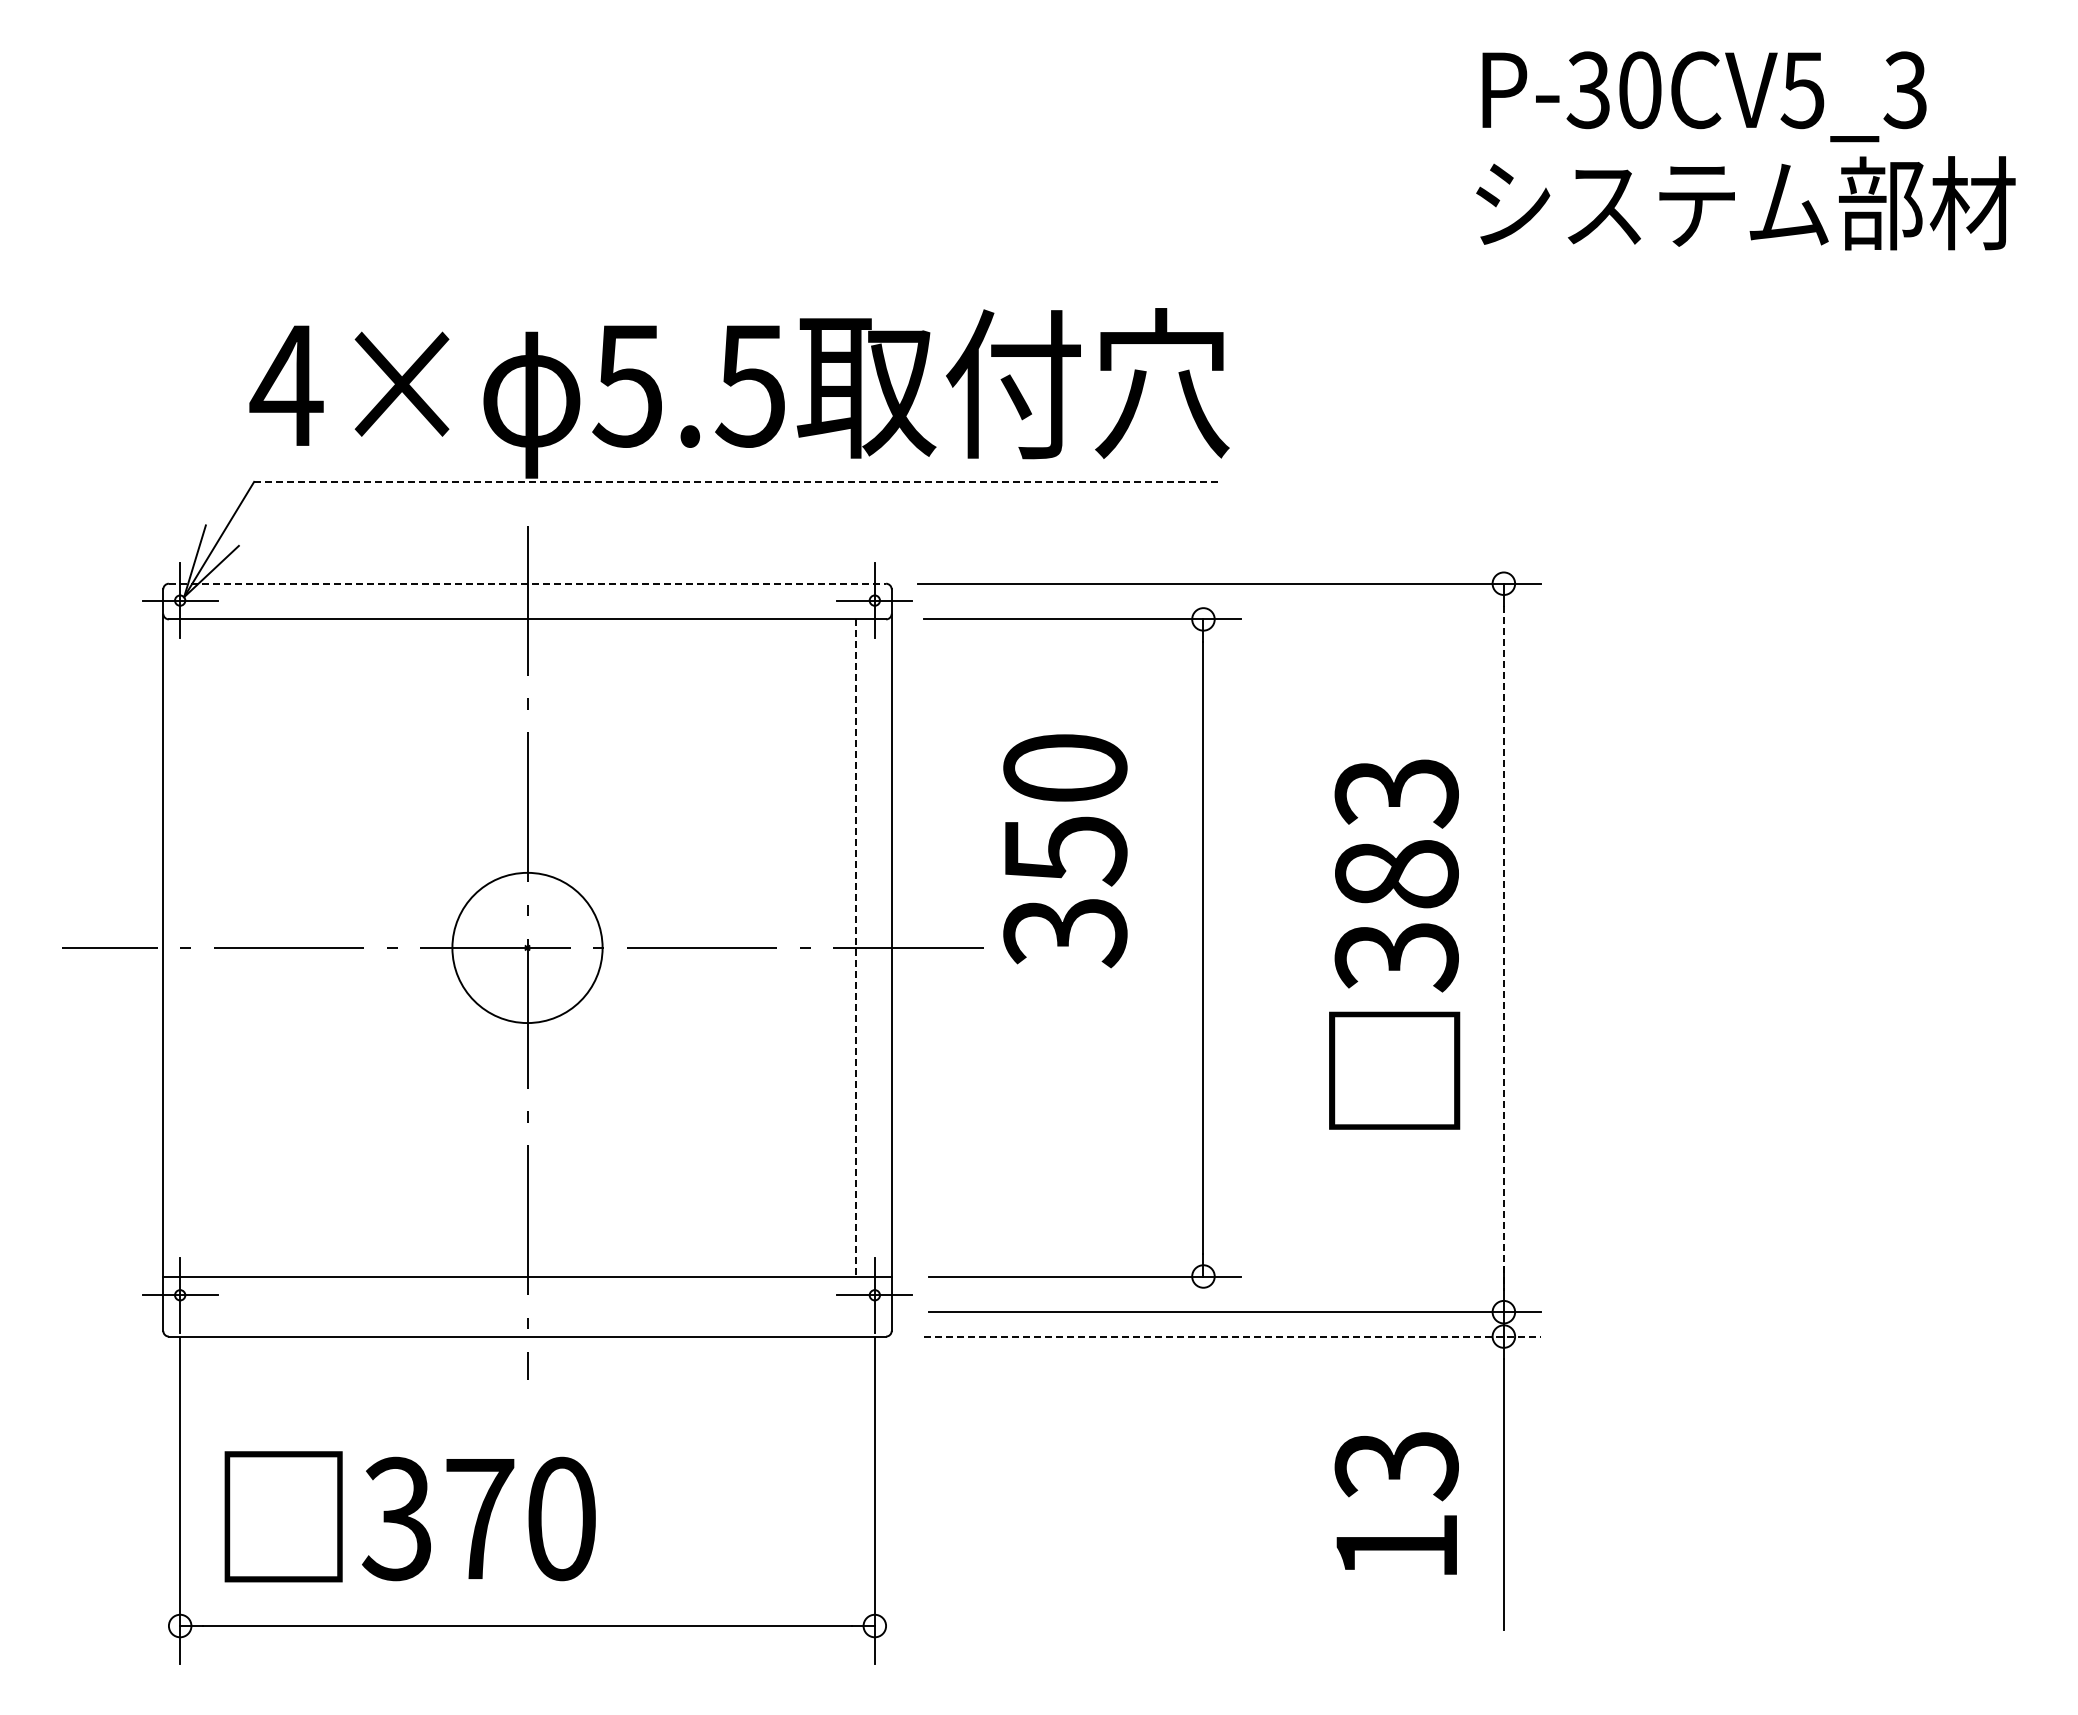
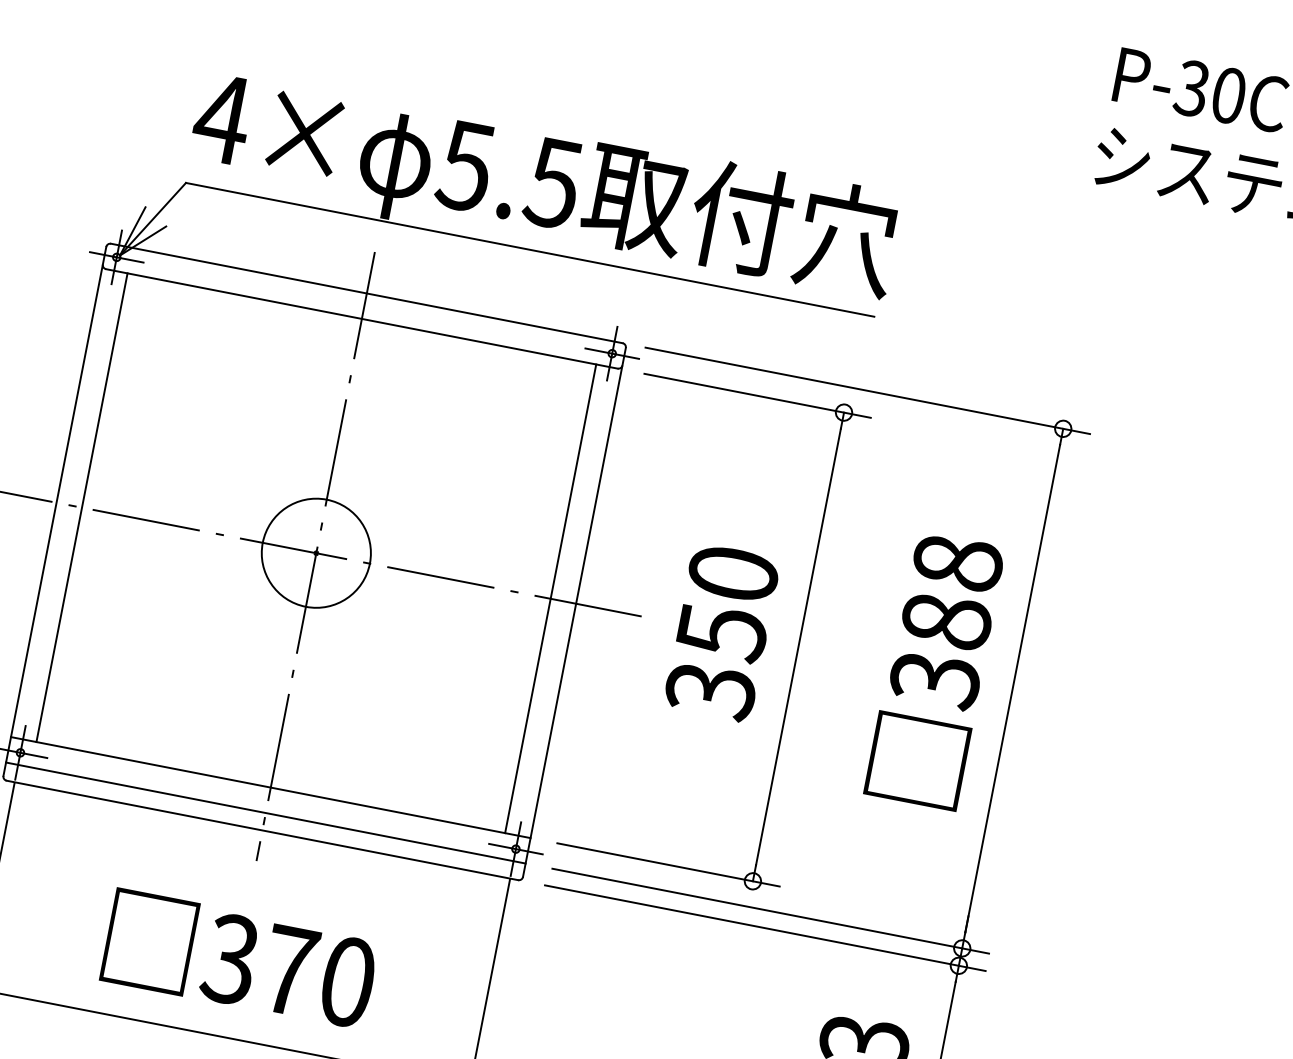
line: (736, 481) -> (530, 249), dashed -> solid
line: (527, 583) -> (366, 293), dashed -> solid
text: (1396, 793) -> (957, 563), 383 -> 388
text: (1065, 851) -> (721, 633), moved
line: (198, 947) -> (81, 507), added
line: (856, 947) -> (551, 598), dashed -> solid
line: (1503, 947) -> (1012, 688), dashed -> solid
line: (527, 1312) -> (265, 813), added
line: (1232, 1336) -> (765, 928), dashed -> solid
text: (409, 1516) -> (239, 959), moved

